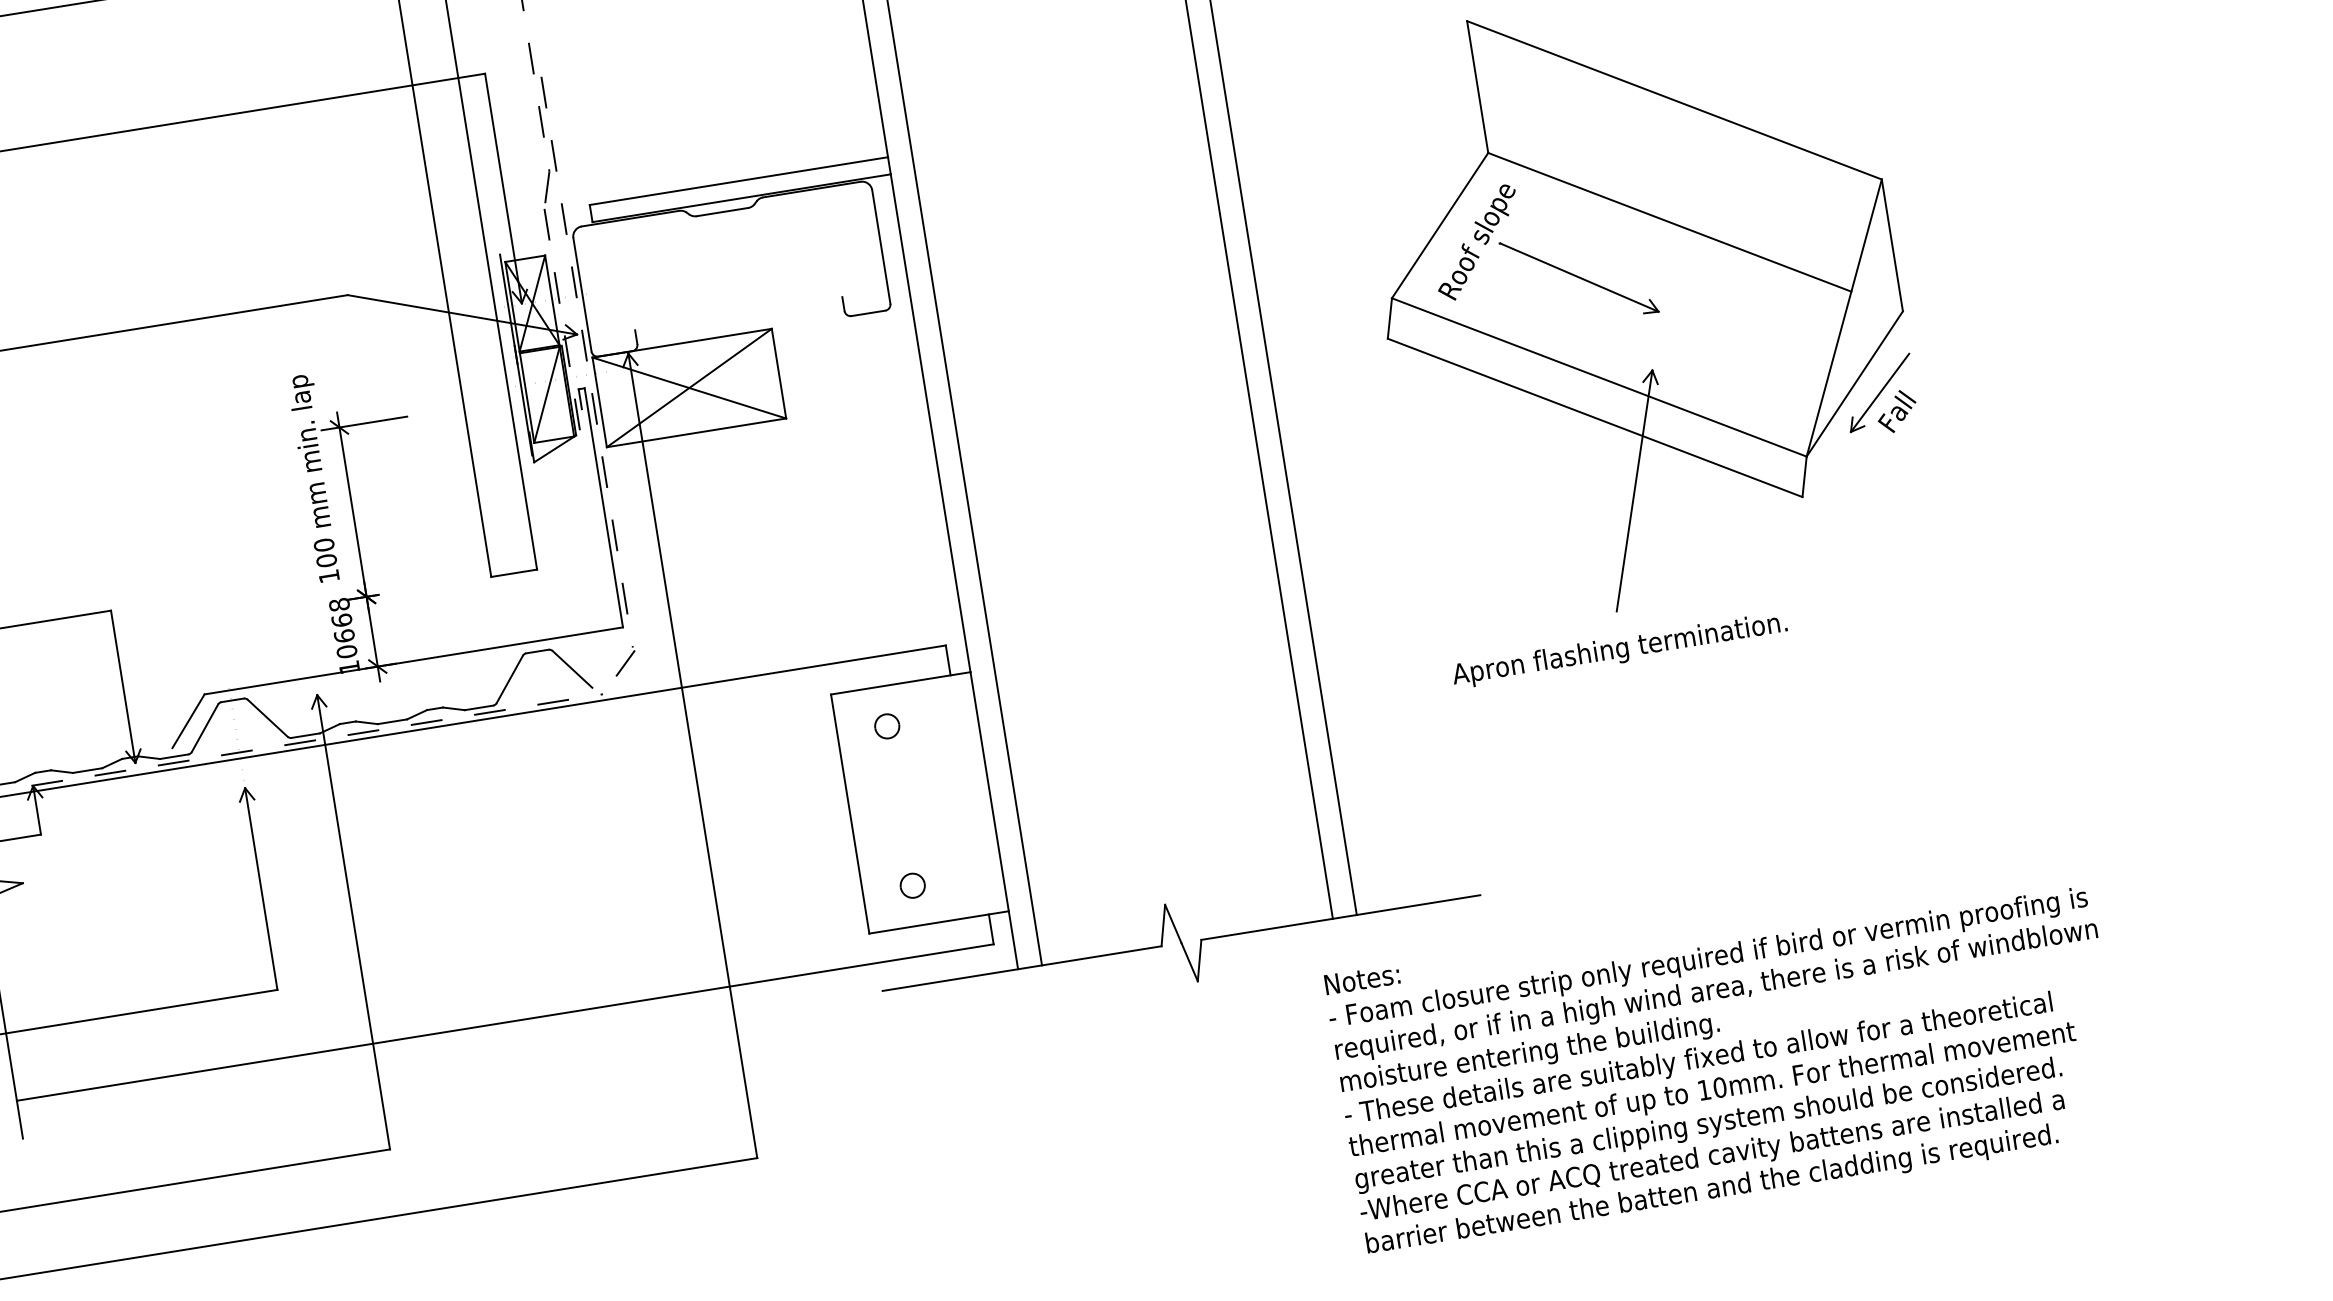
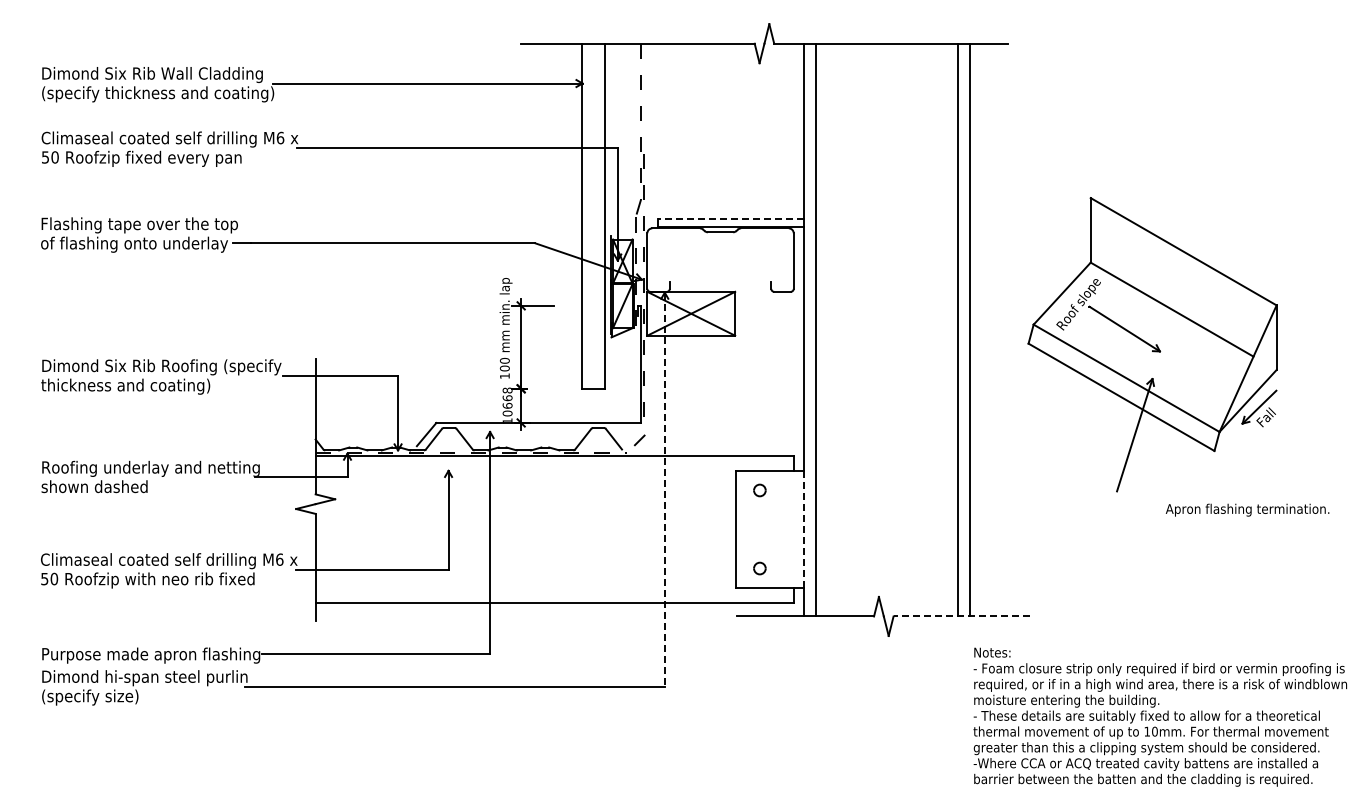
line: (738, 180) -> (730, 218), solid -> dashed
text: (1619, 648) -> (1247, 509), moved
line: (692, 757) -> (664, 490), solid -> dashed
line: (989, 791) -> (803, 529), solid -> dashed
line: (1340, 917) -> (961, 616), solid -> dashed
text: (1726, 1054) -> (1160, 716), moved

